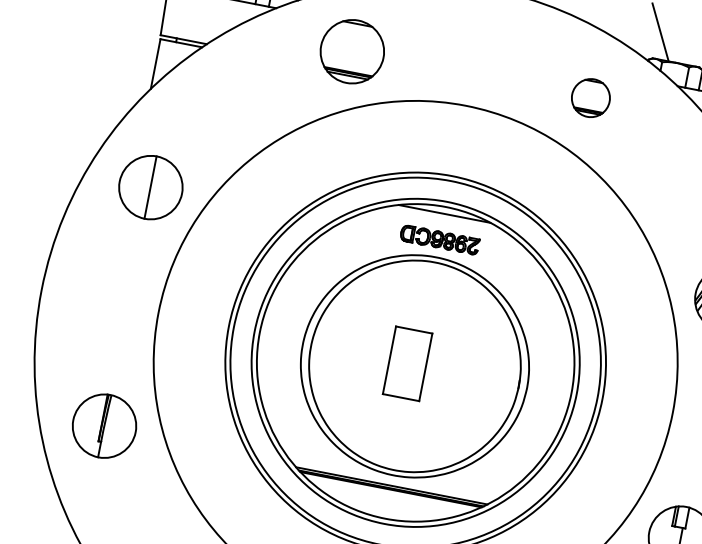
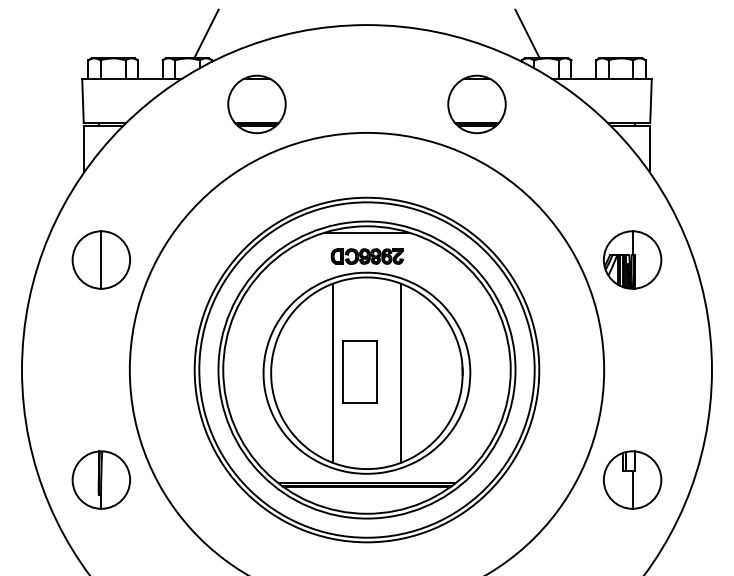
part: (590, 98) -> (476, 104), size x1.67
line: (378, 358) -> (333, 372), added
line: (451, 372) -> (400, 372), added

